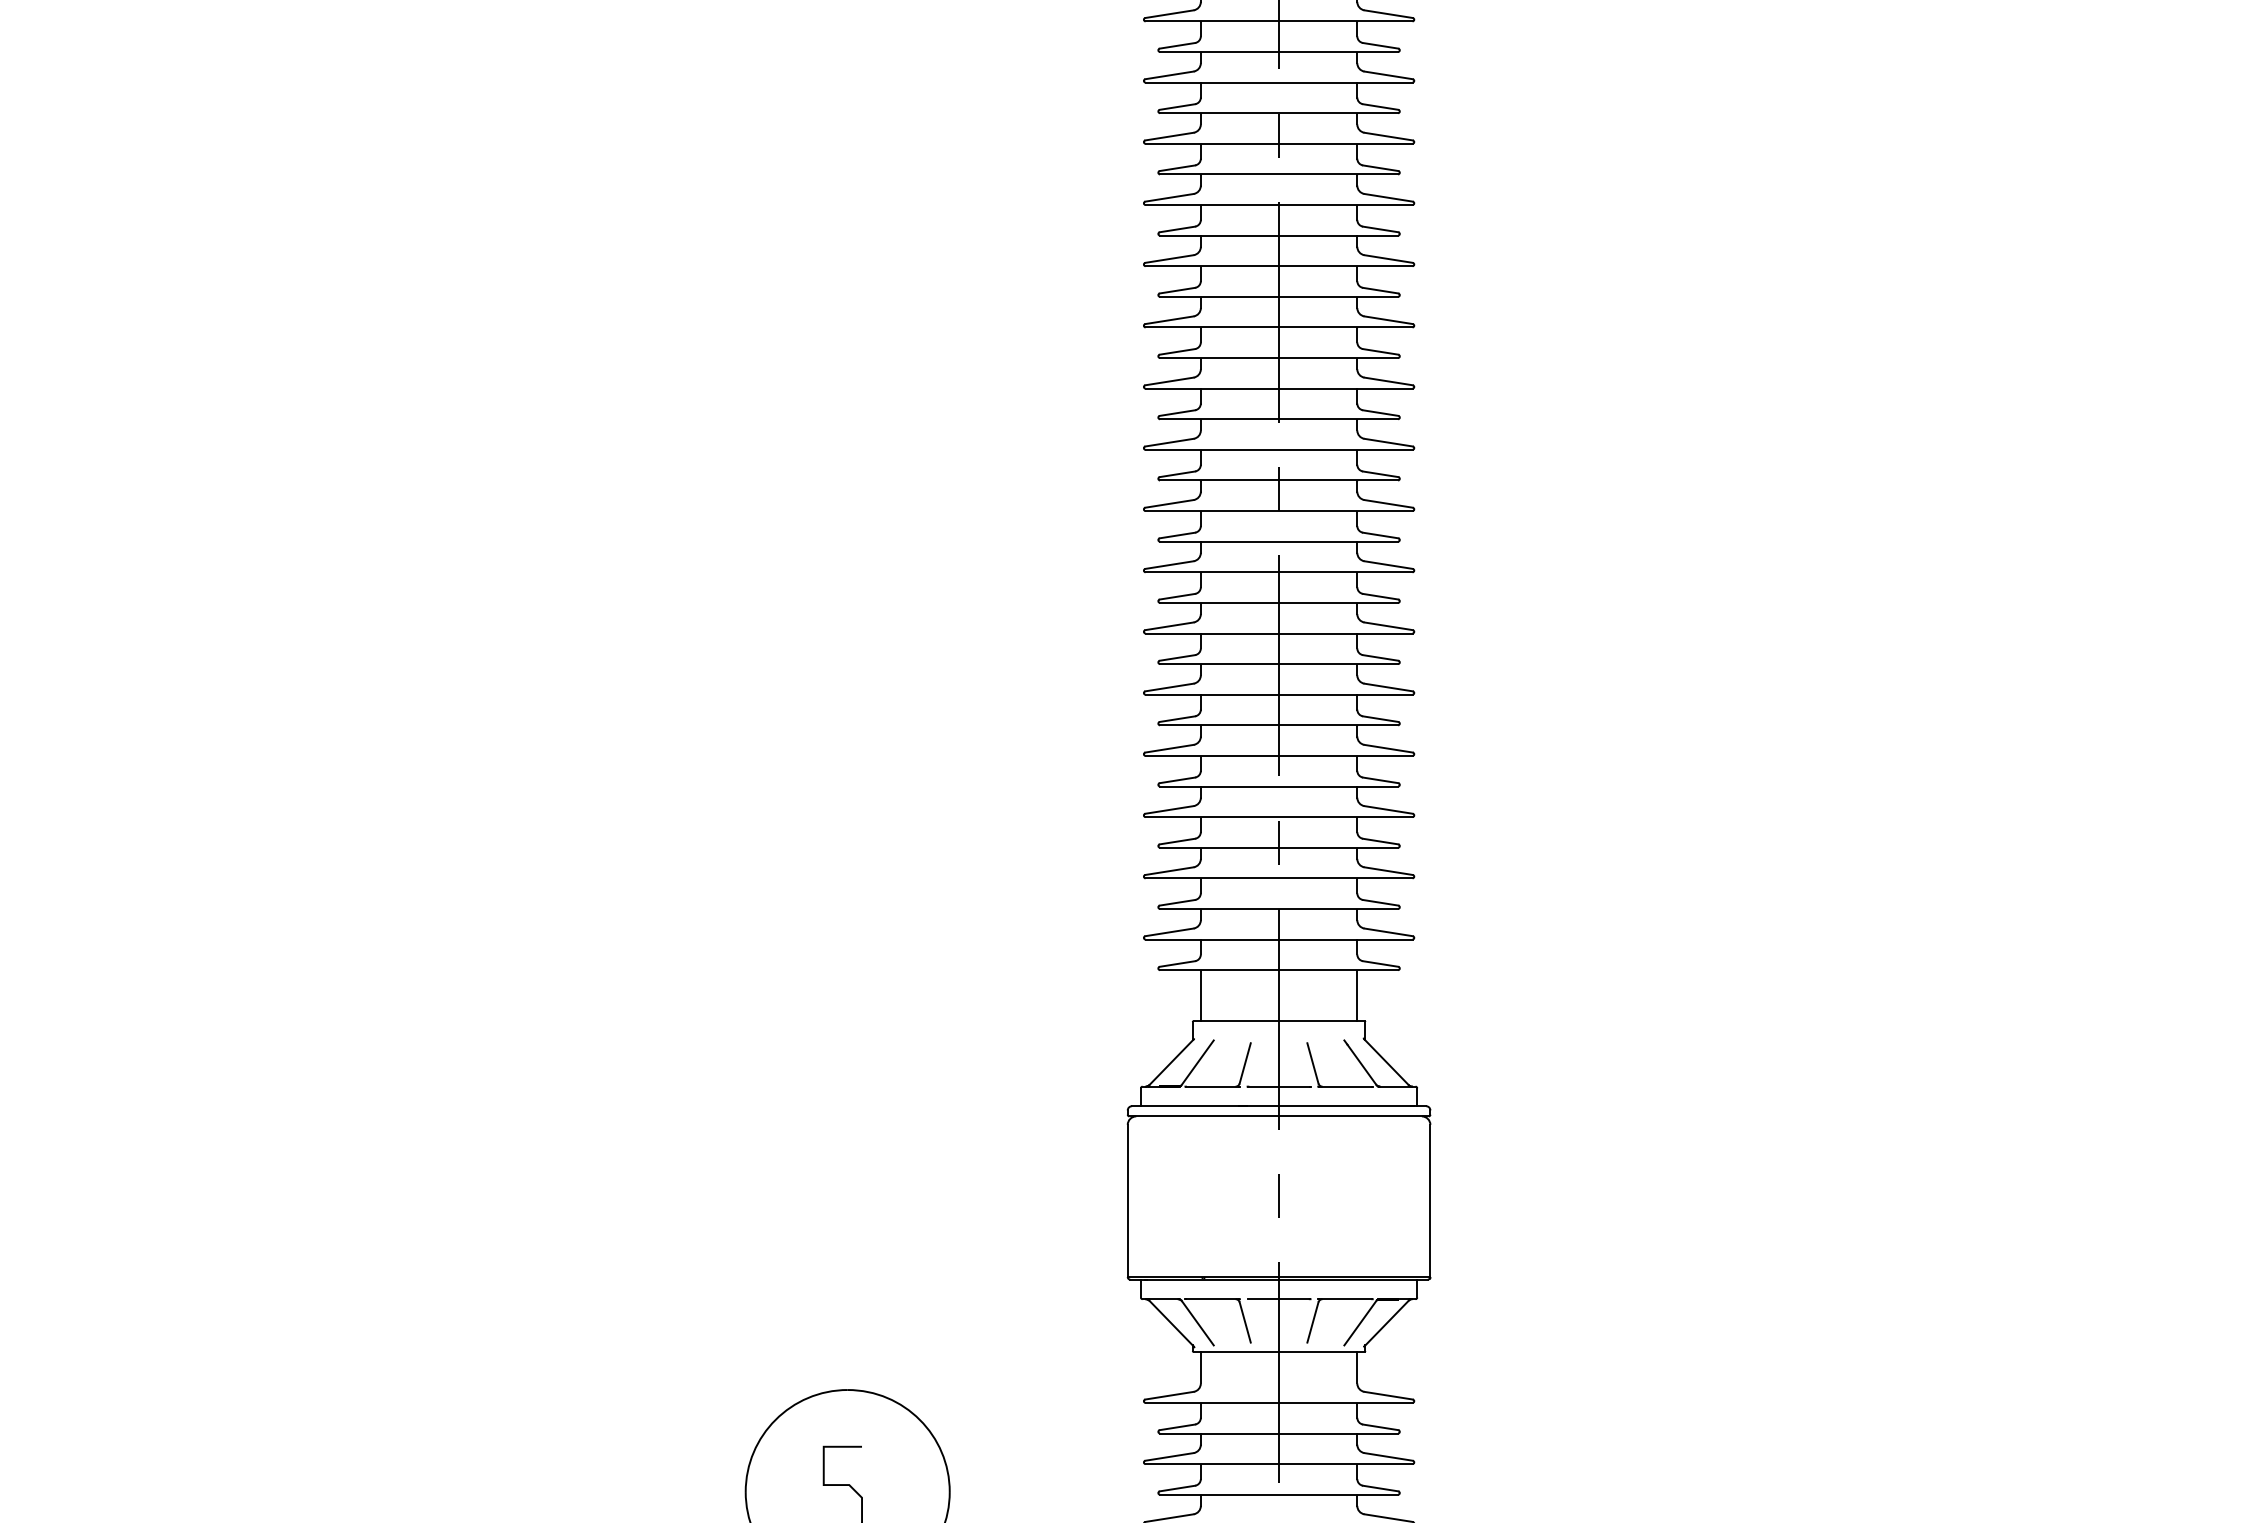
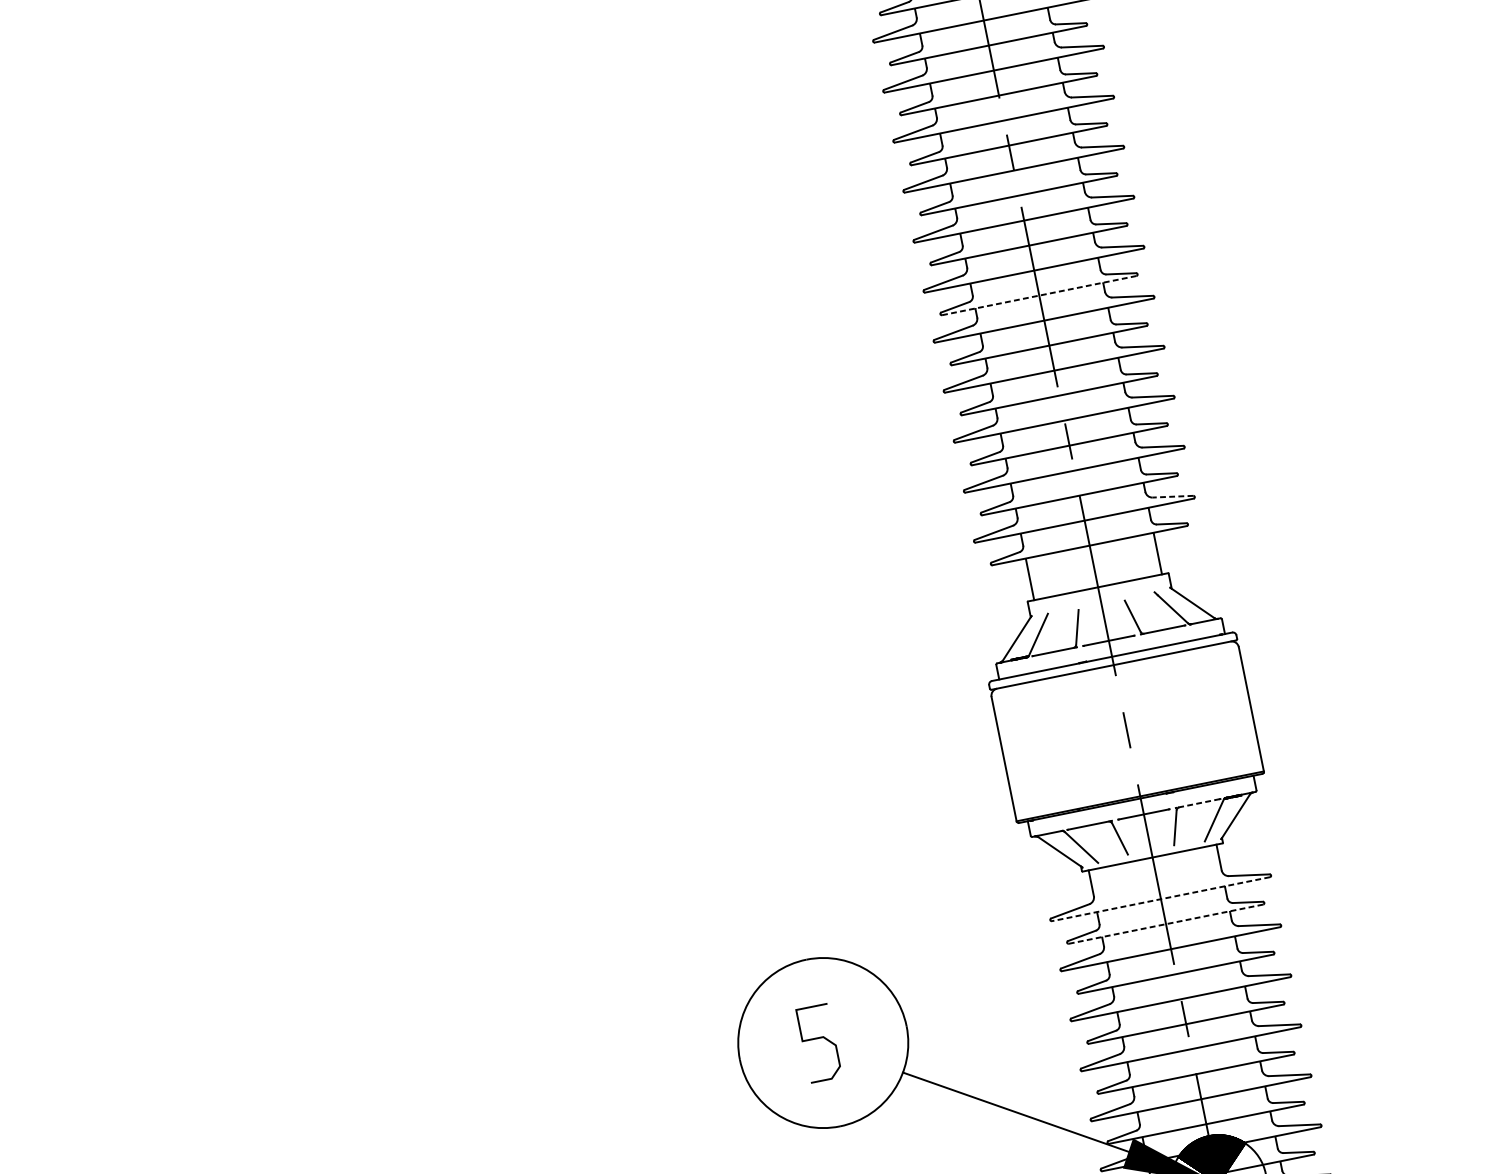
line: (1278, 664) -> (1038, 296), solid -> dashed
line: (1388, 932) -> (1172, 496), solid -> dashed
line: (1345, 1299) -> (1198, 803), solid -> dashed
line: (1278, 1402) -> (1160, 898), solid -> dashed
line: (1278, 1433) -> (1165, 924), solid -> dashed

